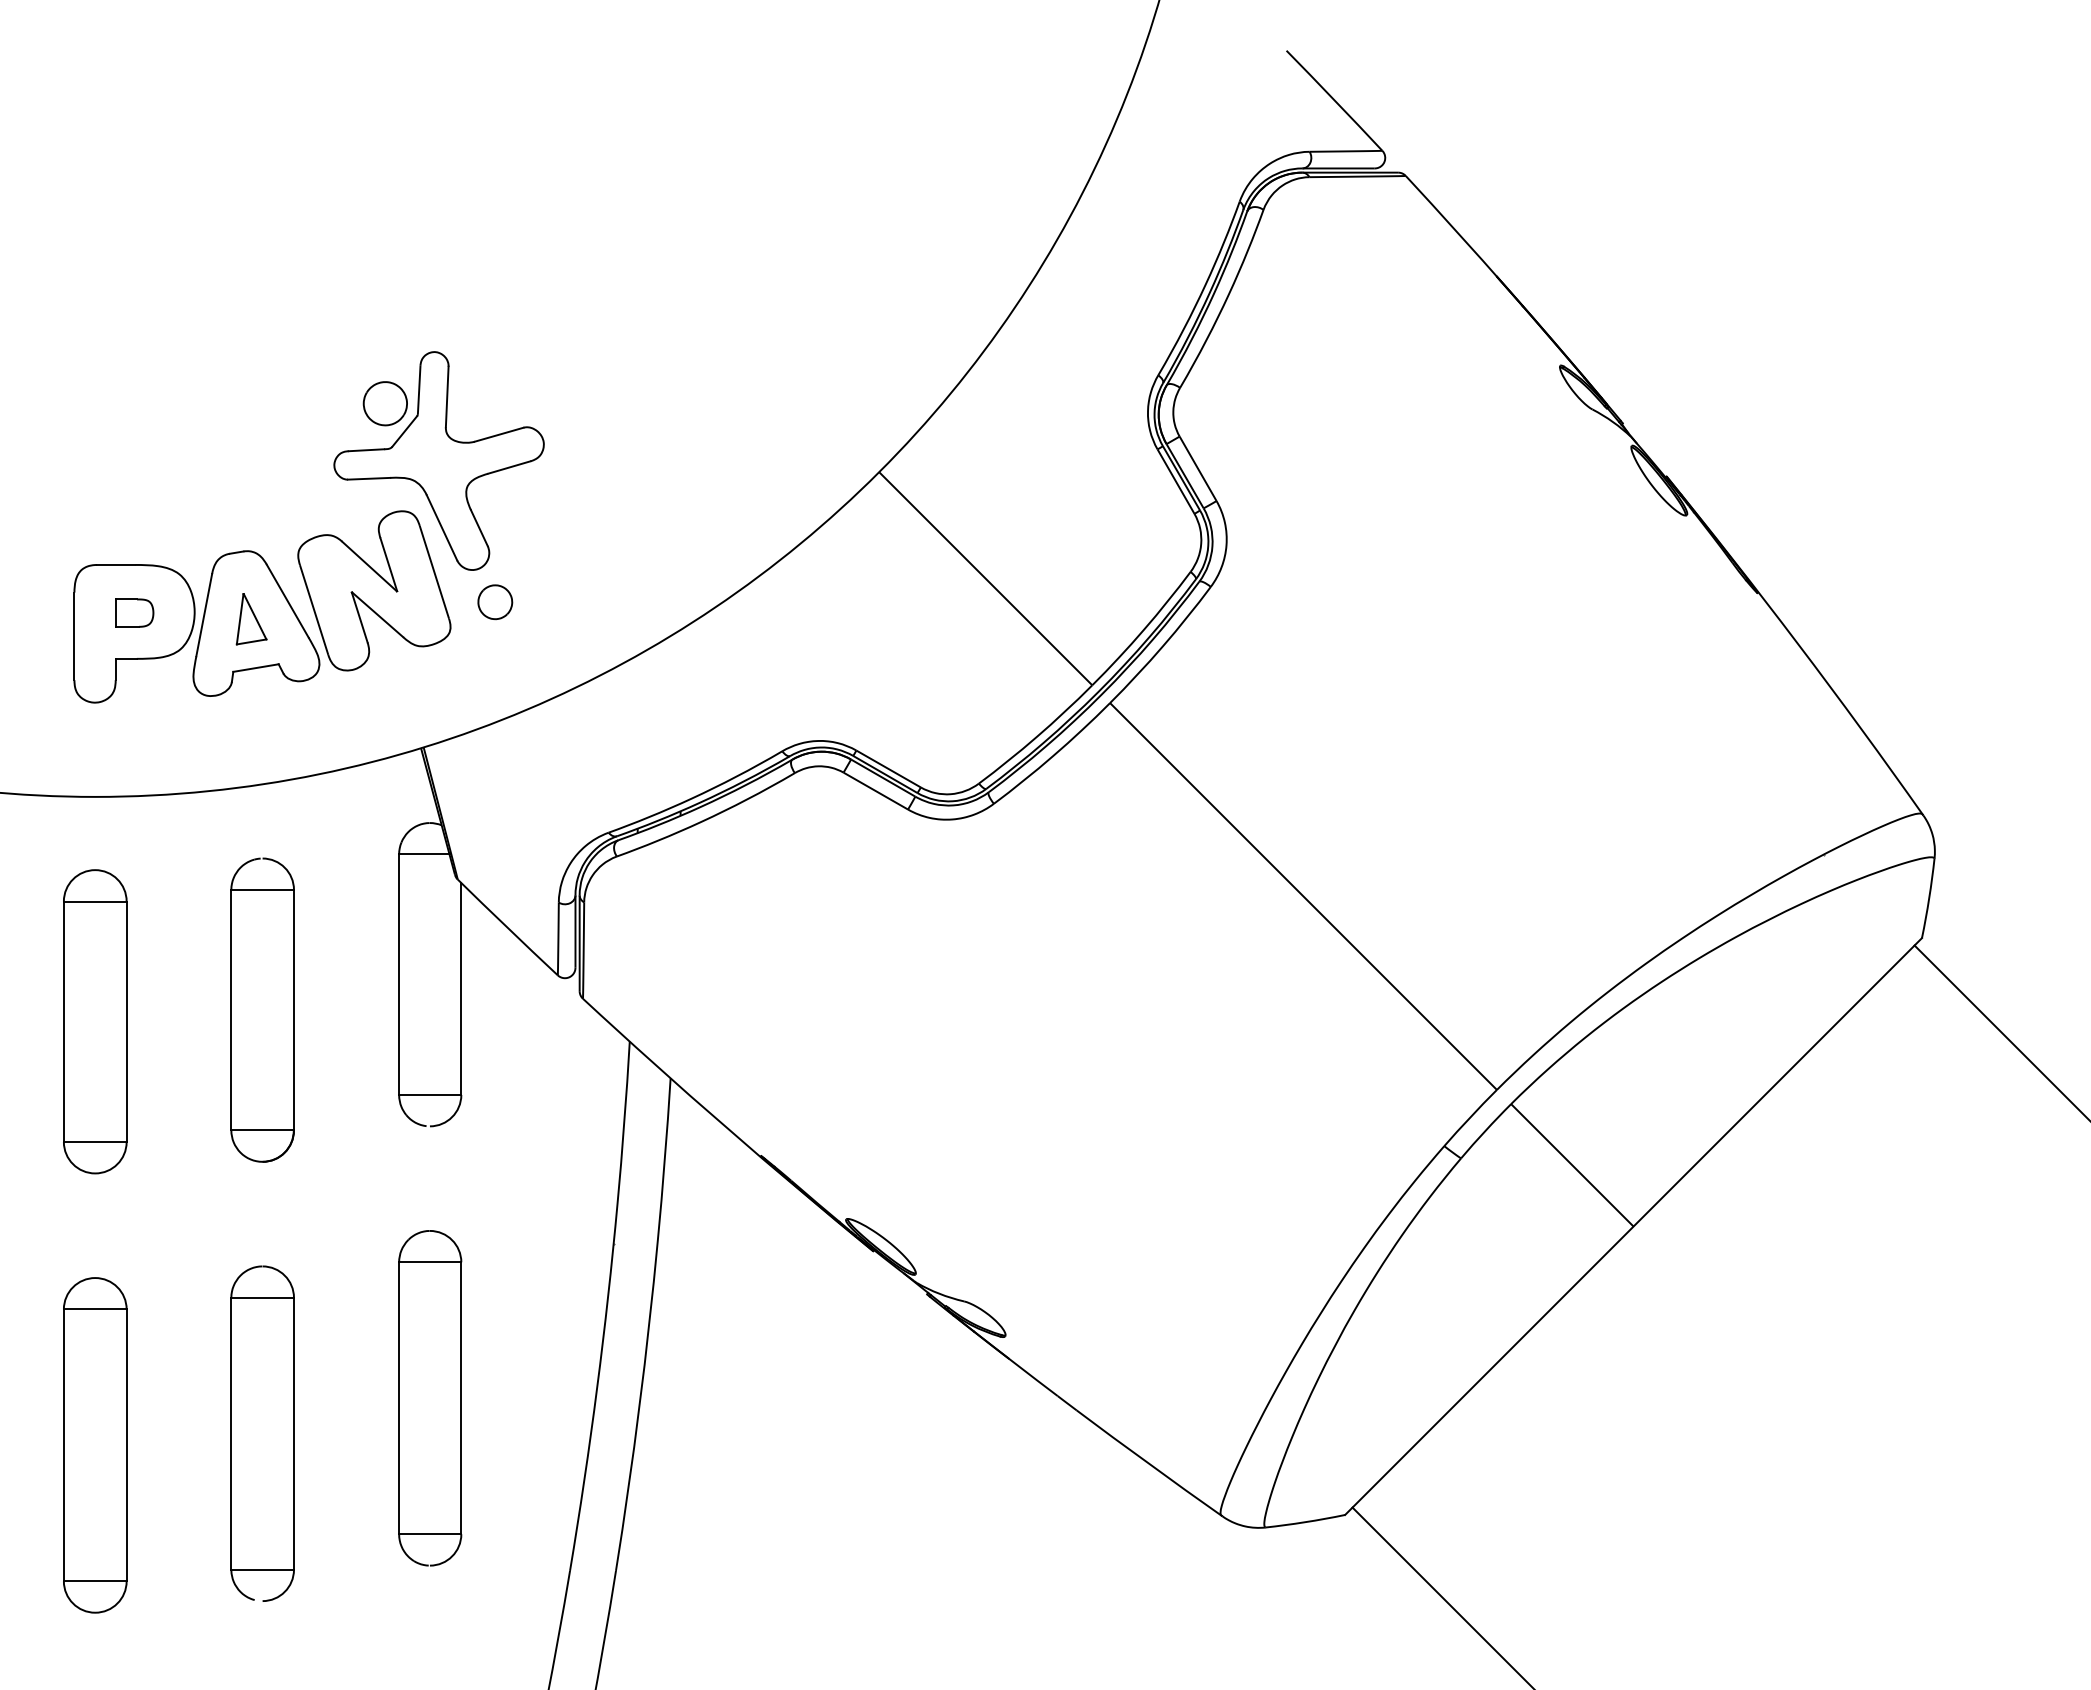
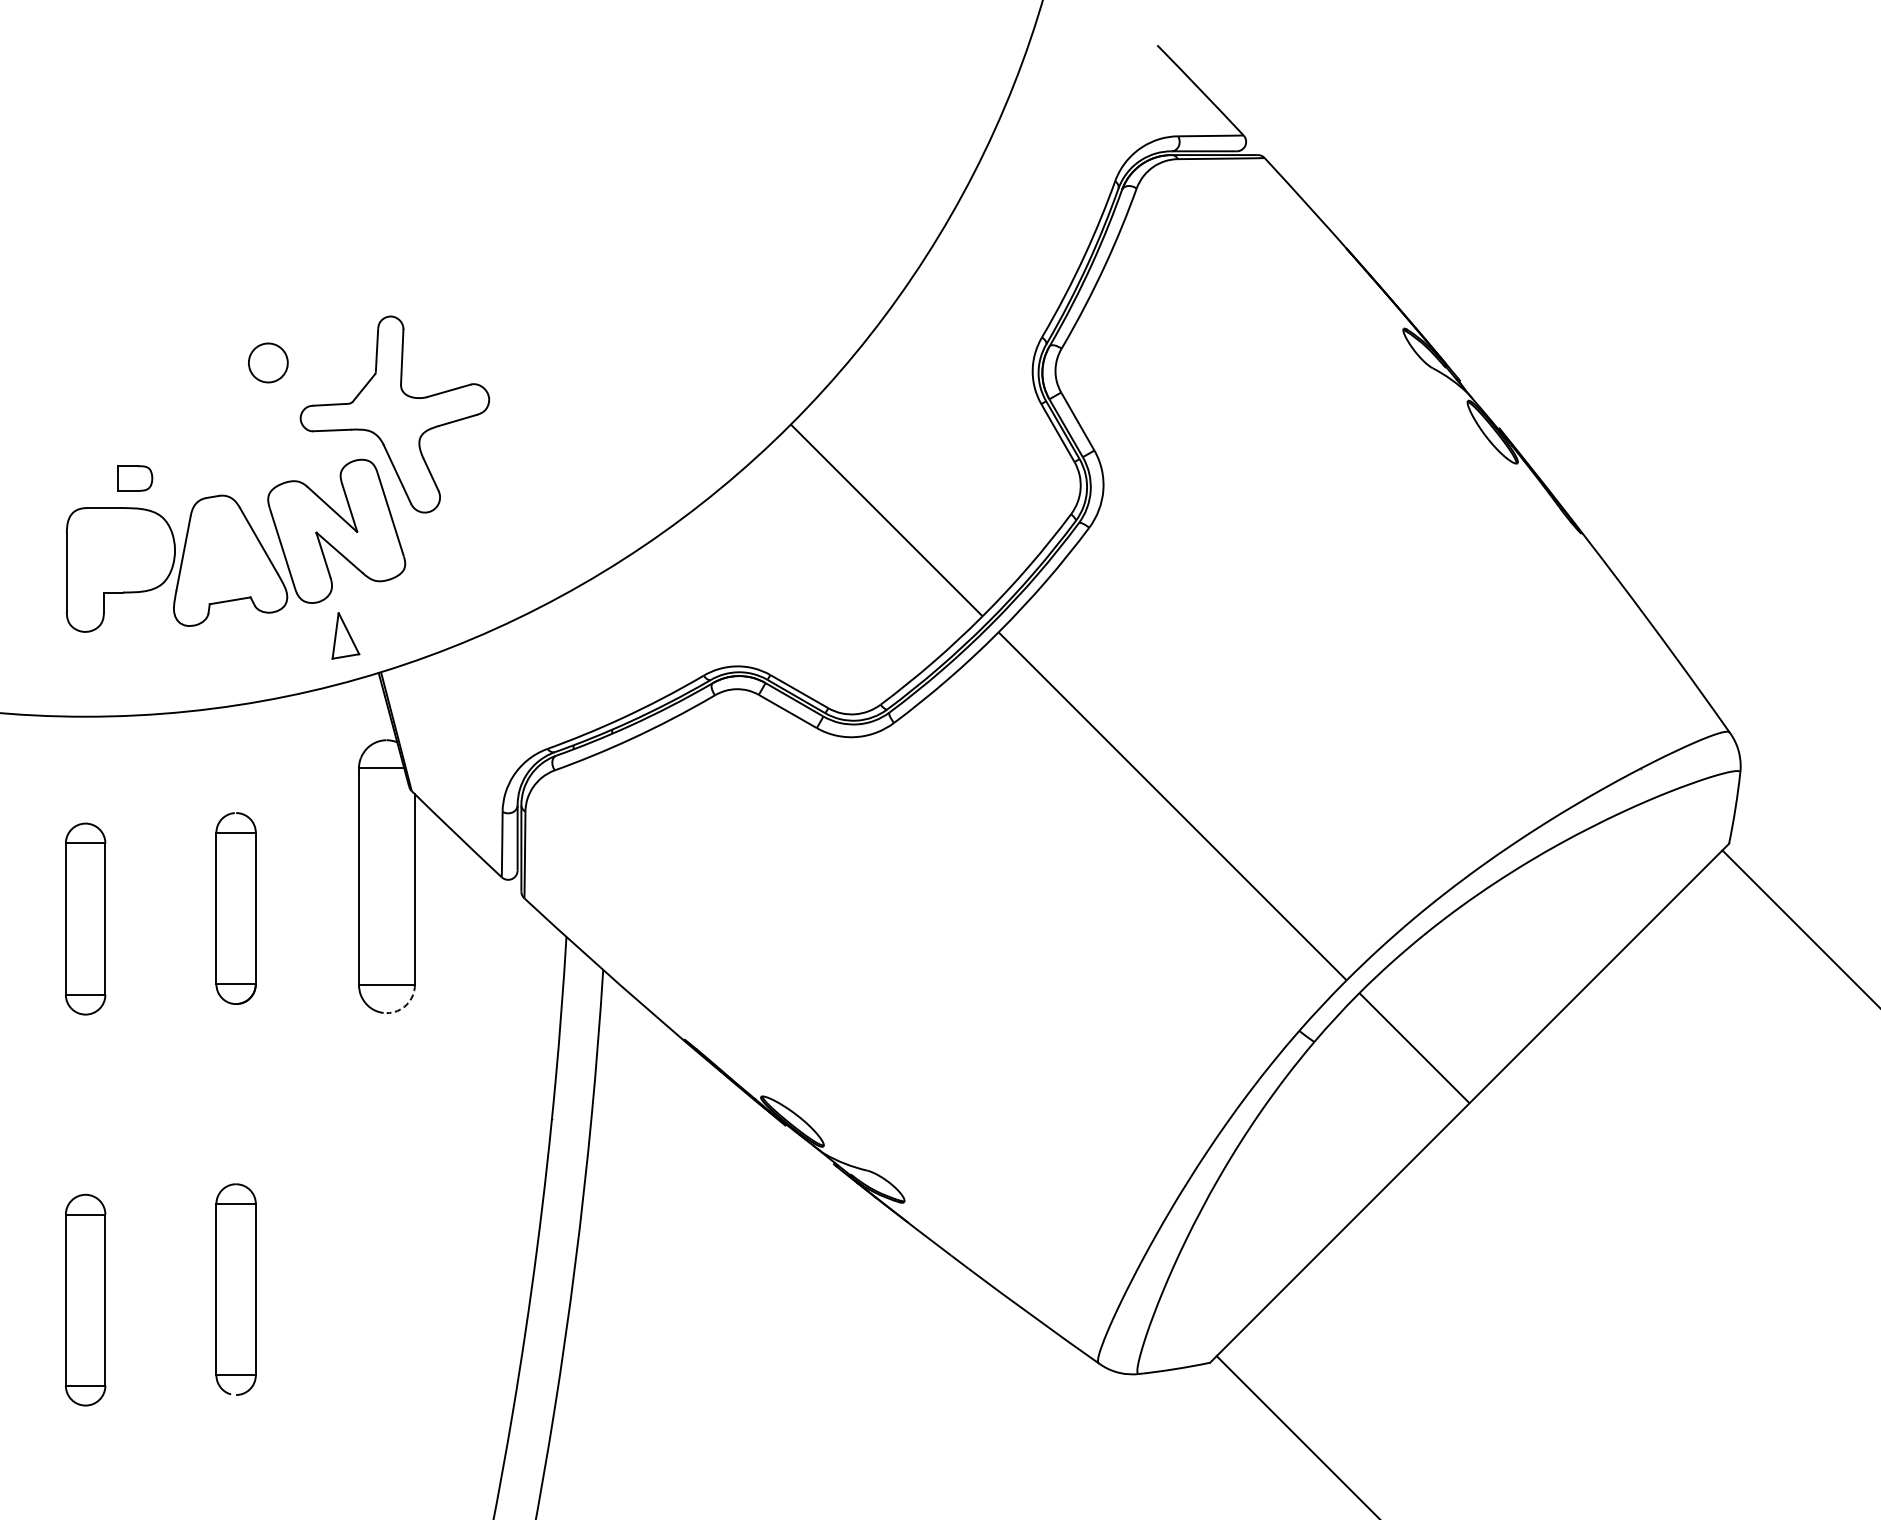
part: (384, 403) -> (267, 362), moved
part: (495, 602) -> (445, 541), removed
part: (134, 612) -> (135, 477), moved
part: (251, 619) -> (345, 636), moved
part: (262, 1009) -> (236, 908), size x0.7
part: (95, 1021) -> (85, 918), size x0.7
arc: (452, 1117) -> (406, 1005), solid -> dashed
part: (430, 1398) -> (387, 1257), removed
part: (262, 1433) -> (236, 1289), size x0.7
part: (95, 1445) -> (85, 1300), size x0.7

